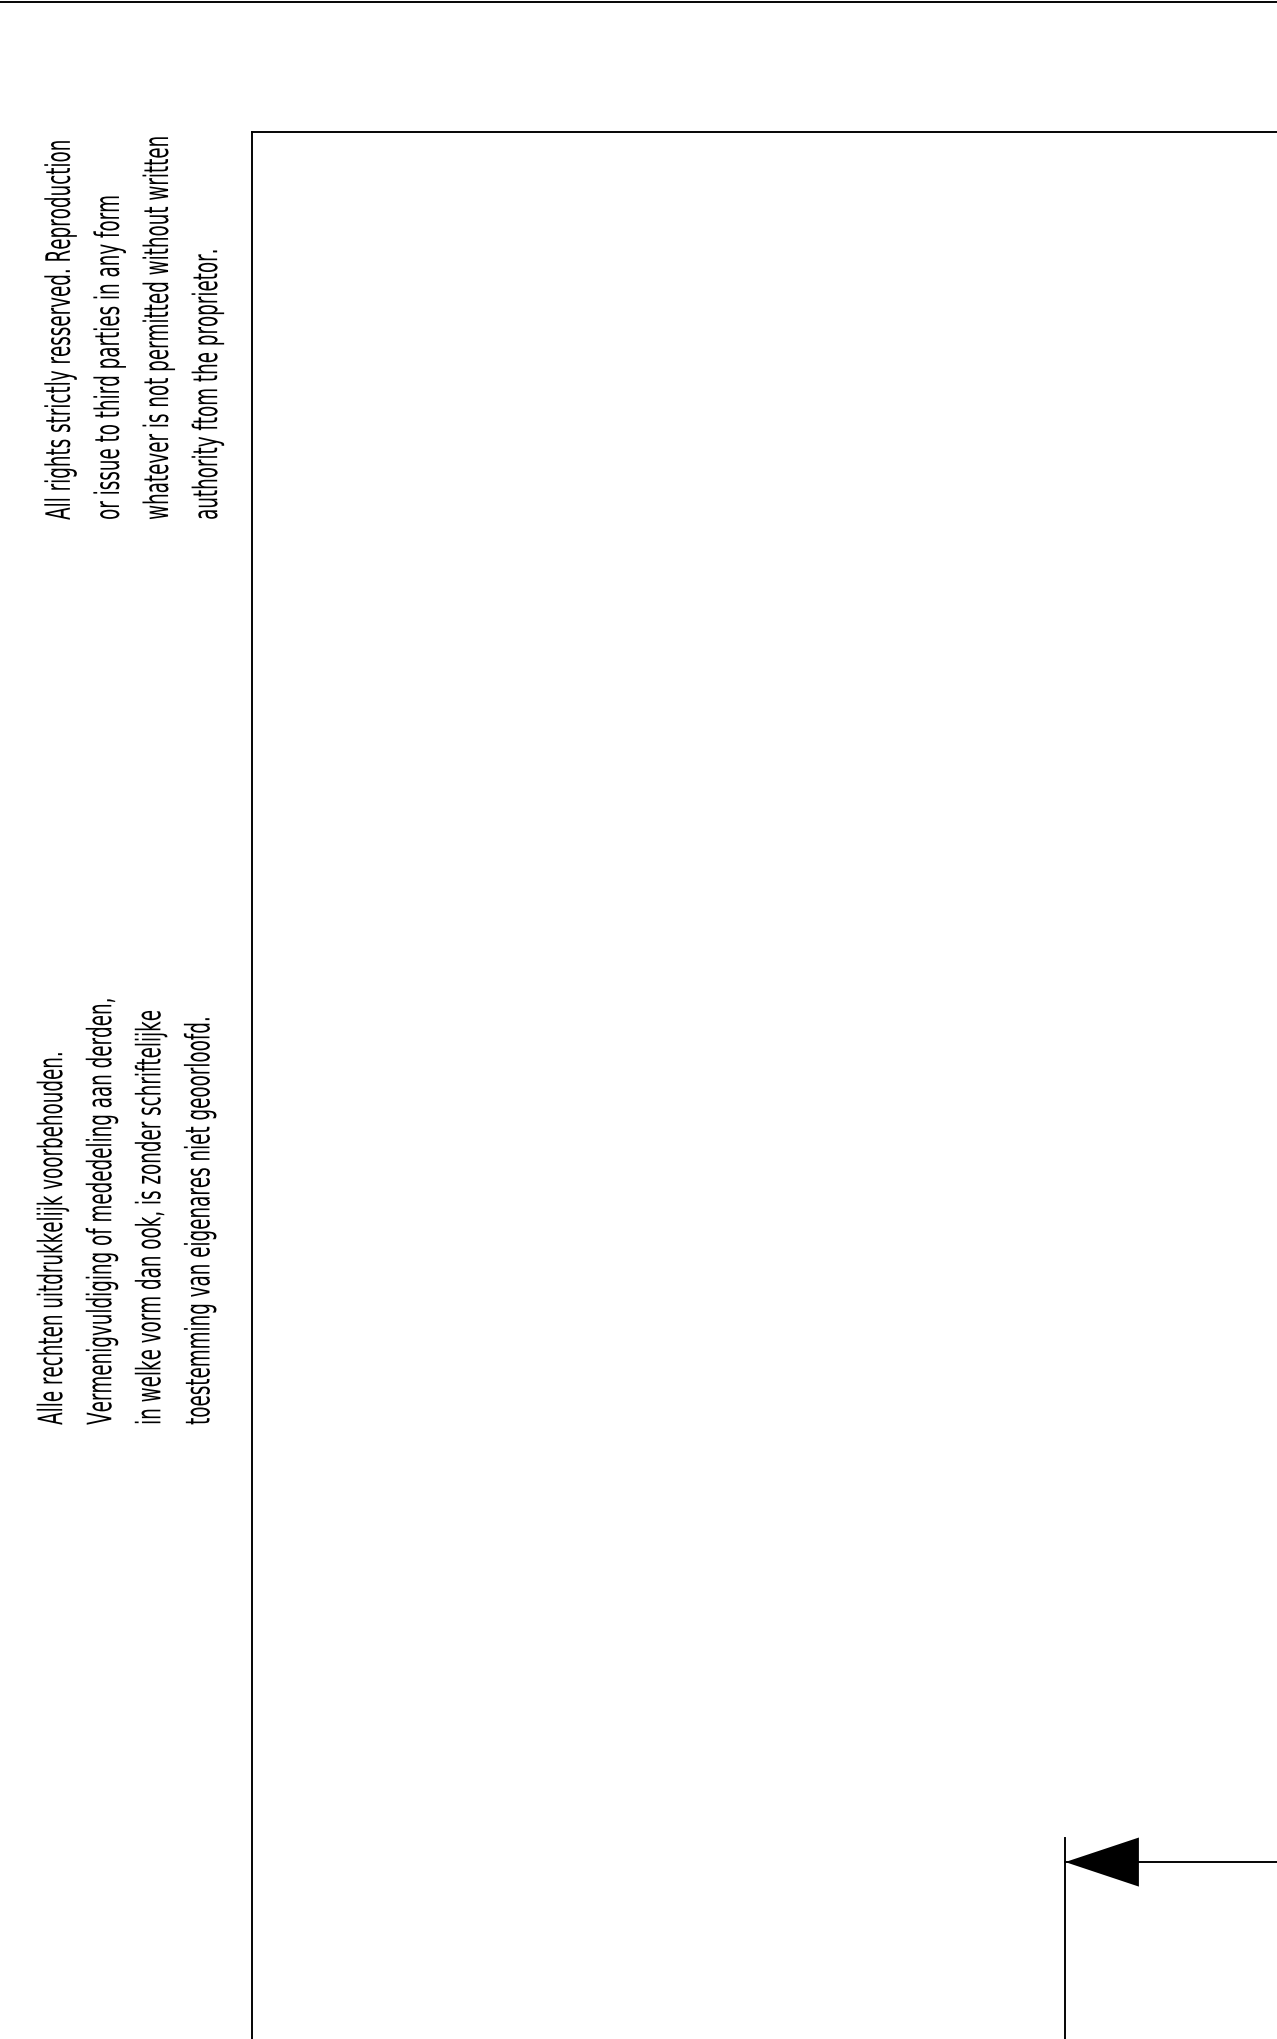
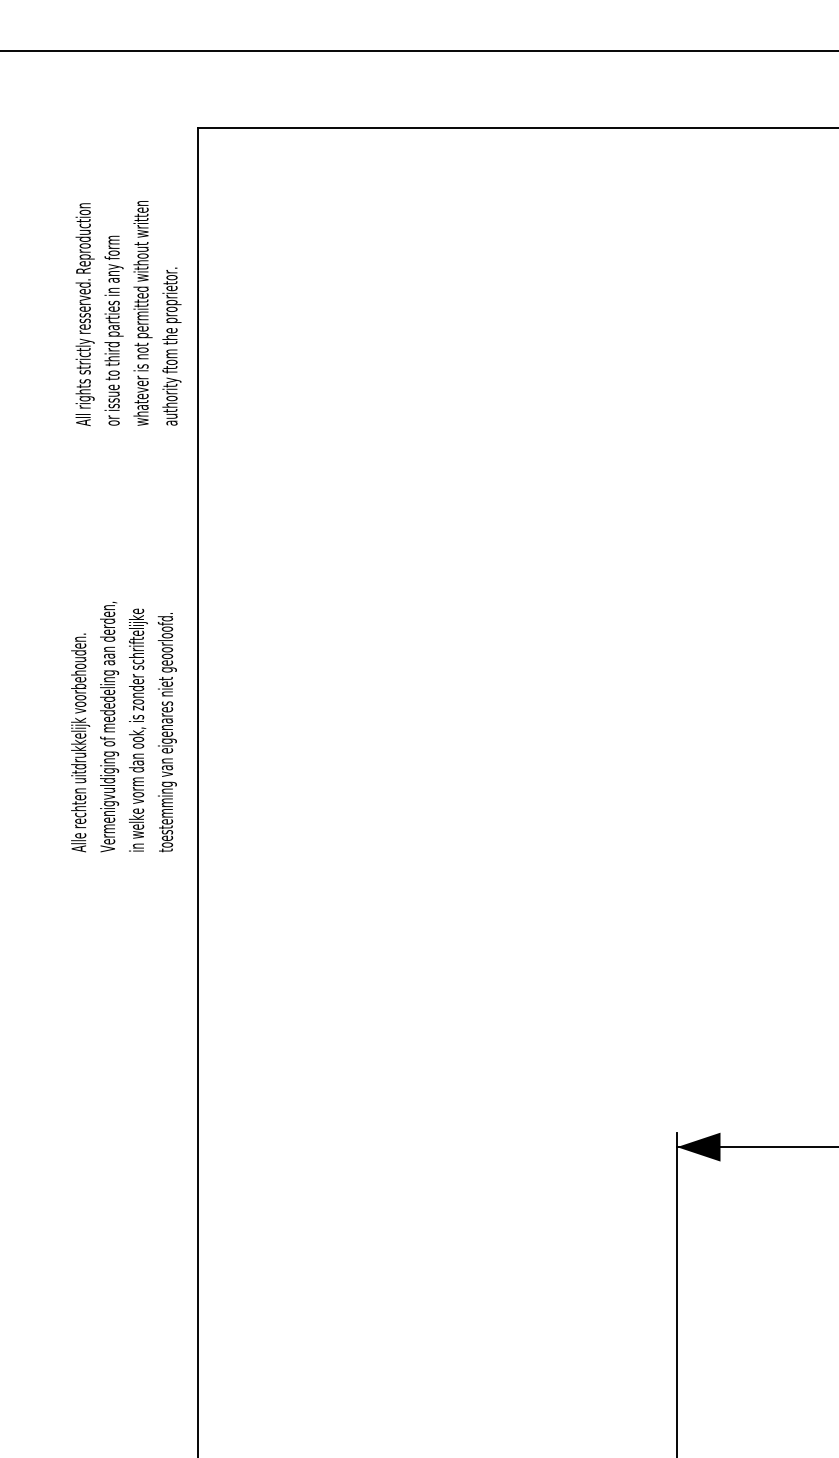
text: (134, 328) -> (128, 313), moved
text: (125, 1210) -> (123, 726), moved

